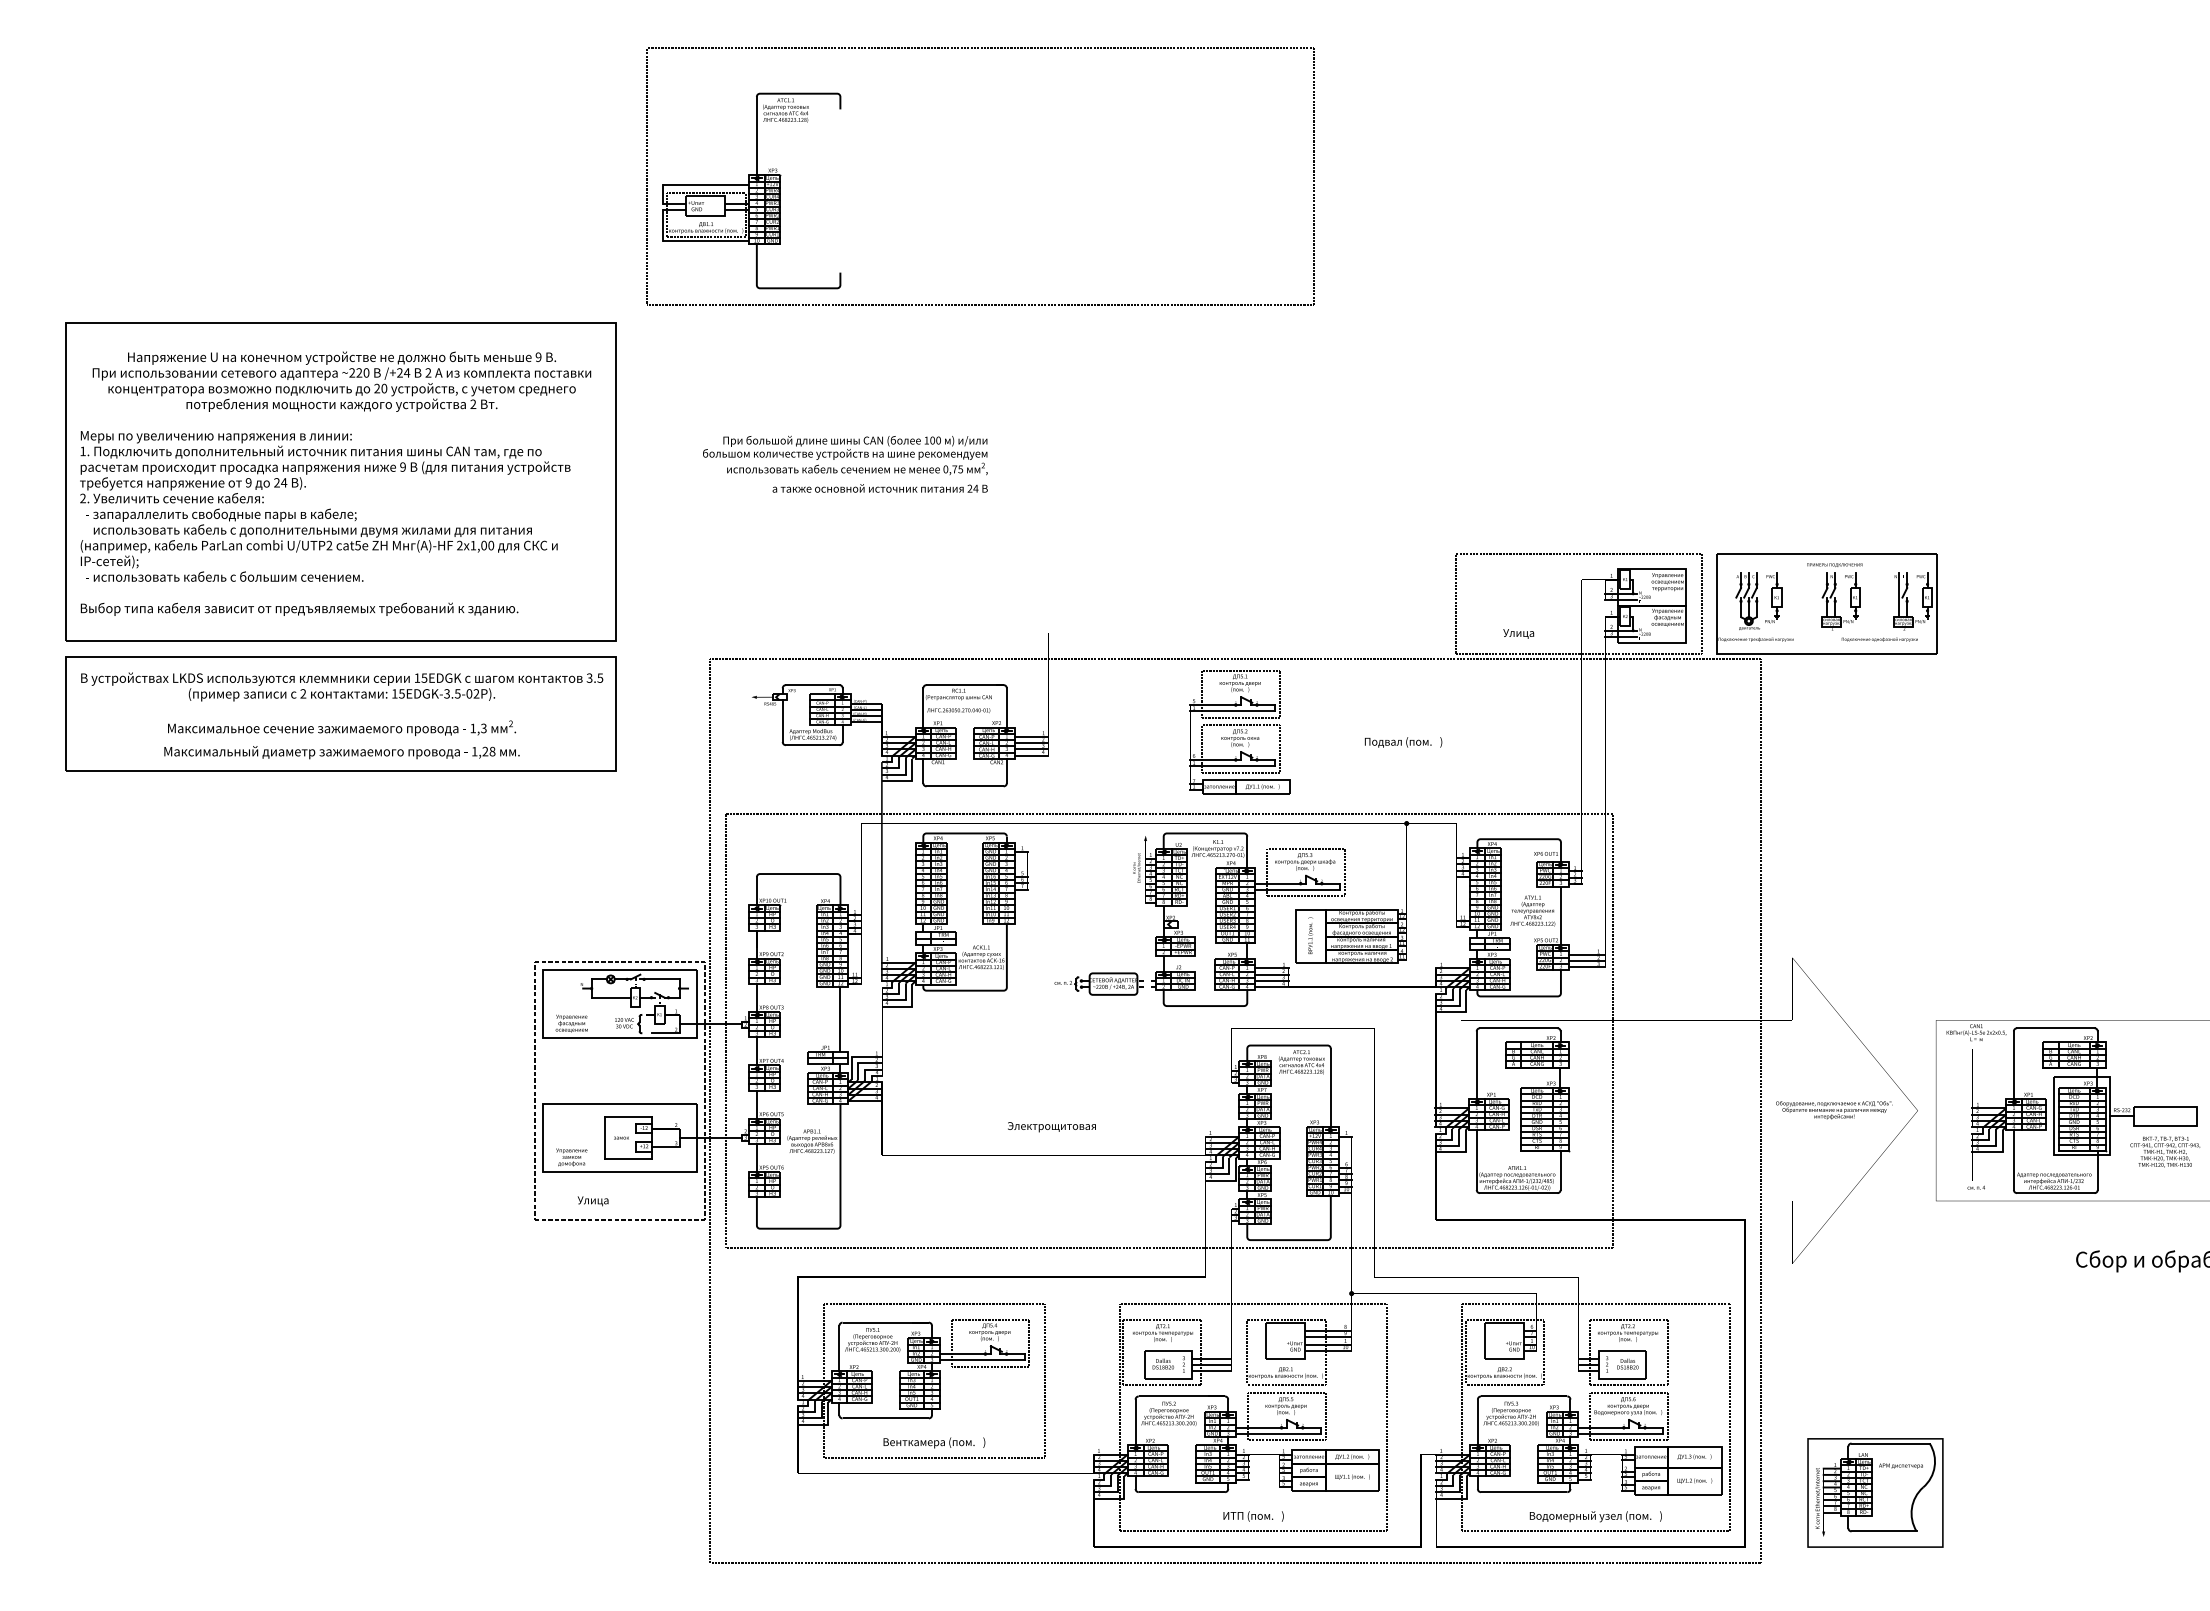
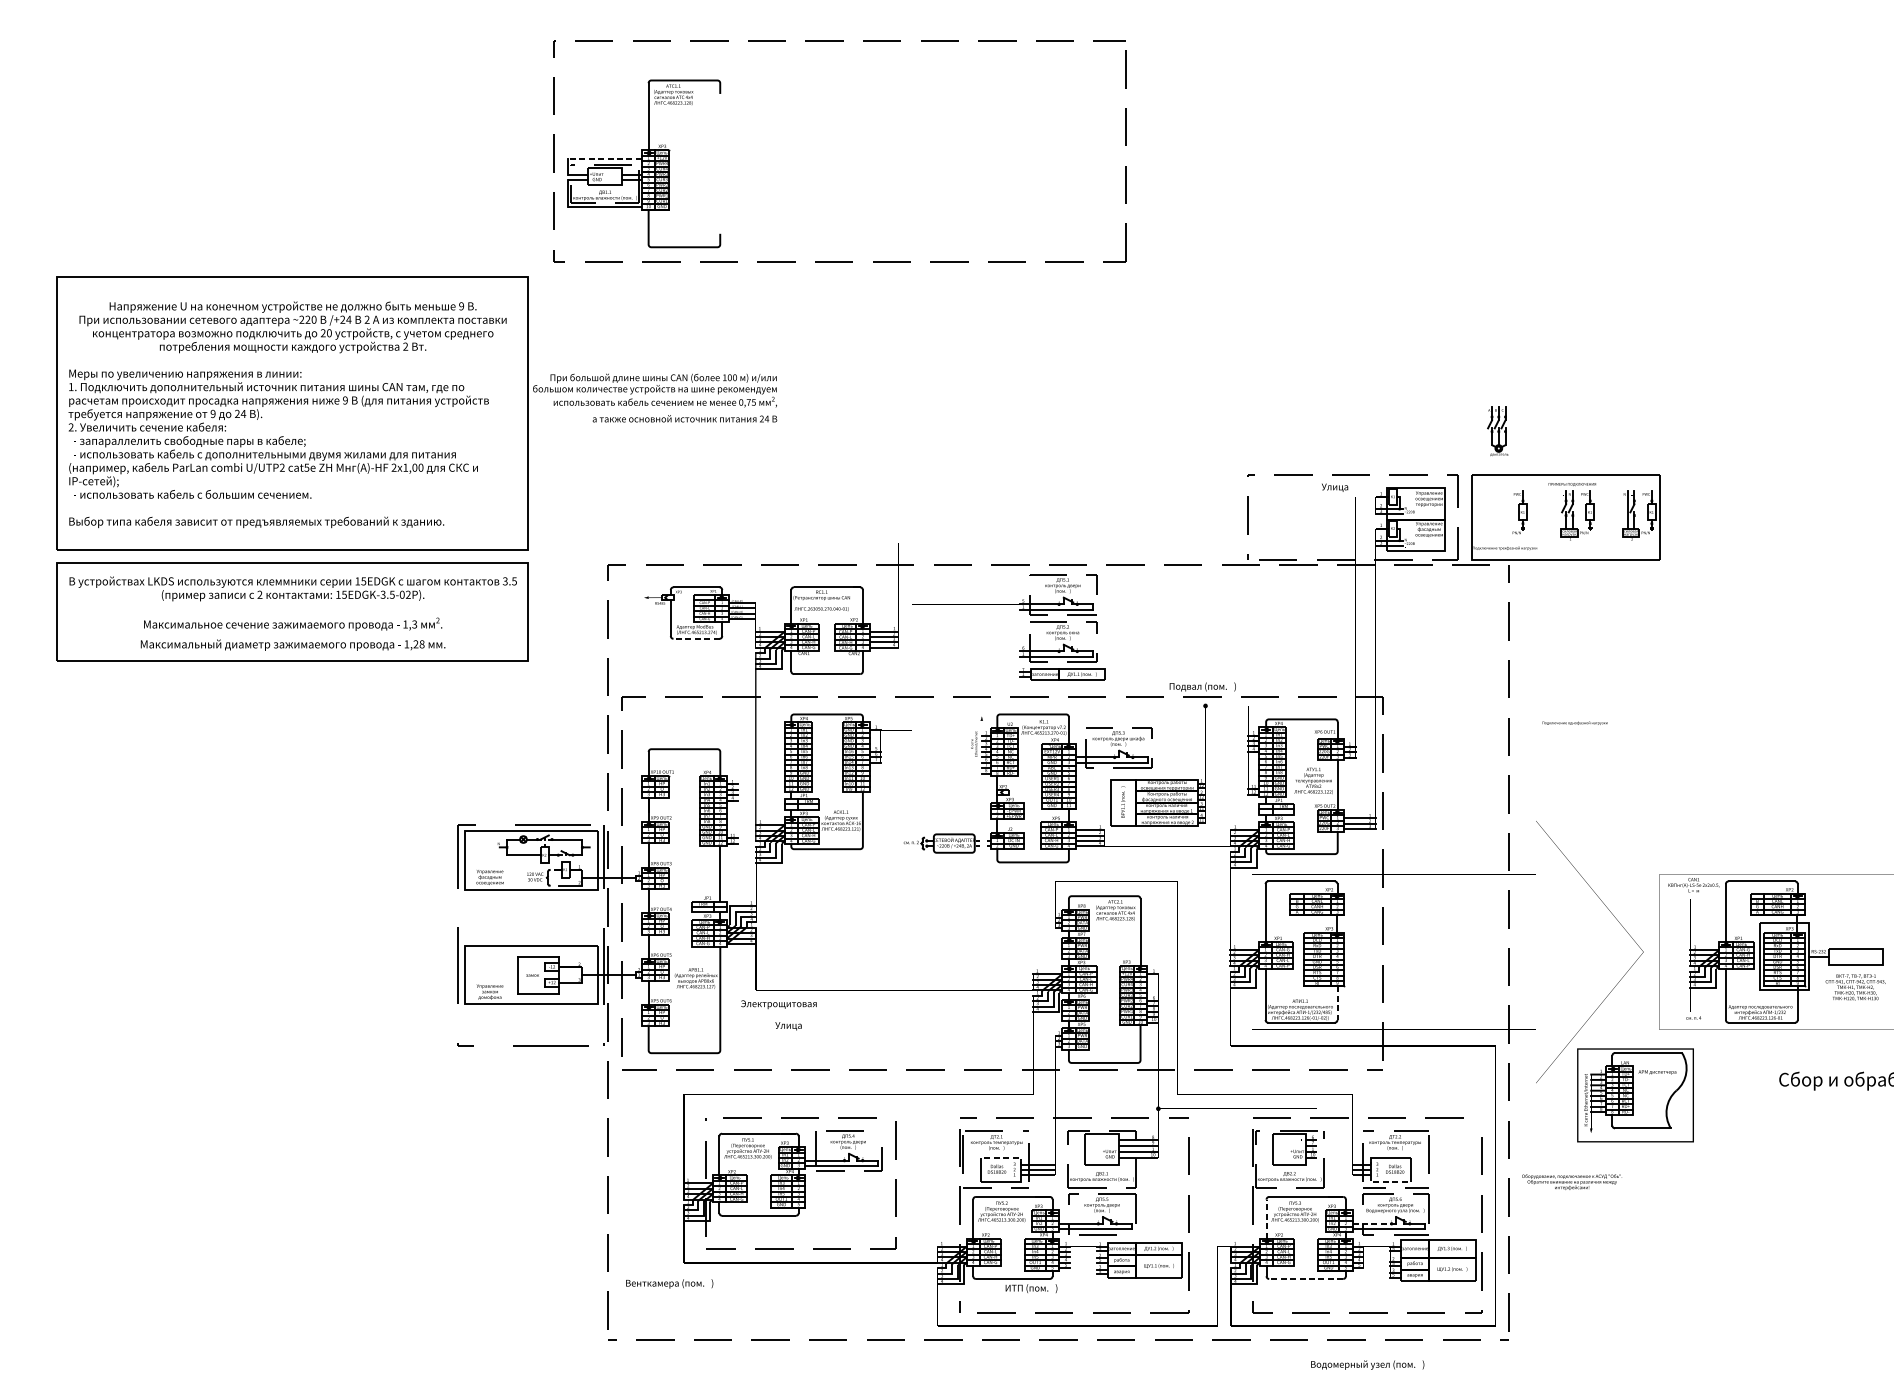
line: (705, 184) -> (604, 158), solid -> dashed
text: (845, 463) -> (655, 397), moved
part: (1747, 600) -> (1497, 430), moved
text: (1518, 633) -> (1334, 487), moved
text: (1879, 639) -> (1574, 723), moved
text: (1403, 742) -> (1202, 687), moved
line: (812, 745) -> (696, 639), solid -> dashed
text: (1834, 1110) -> (1572, 1182), moved
text: (1051, 1127) -> (778, 1005), moved
line: (1560, 1170) -> (1337, 1003), solid -> dashed
text: (592, 1201) -> (788, 1026), moved
line: (1172, 1350) -> (1004, 1157), solid -> dashed
line: (1618, 1379) -> (1387, 1182), solid -> dashed
line: (1477, 1422) -> (1266, 1219), solid -> dashed
line: (1601, 1427) -> (1372, 1223), solid -> dashed
text: (934, 1442) -> (669, 1283), moved
line: (1523, 1492) -> (1305, 1279), solid -> dashed
part: (1875, 1492) -> (1635, 1095), moved
text: (1253, 1516) -> (1031, 1288), moved
text: (1595, 1516) -> (1367, 1364), moved

